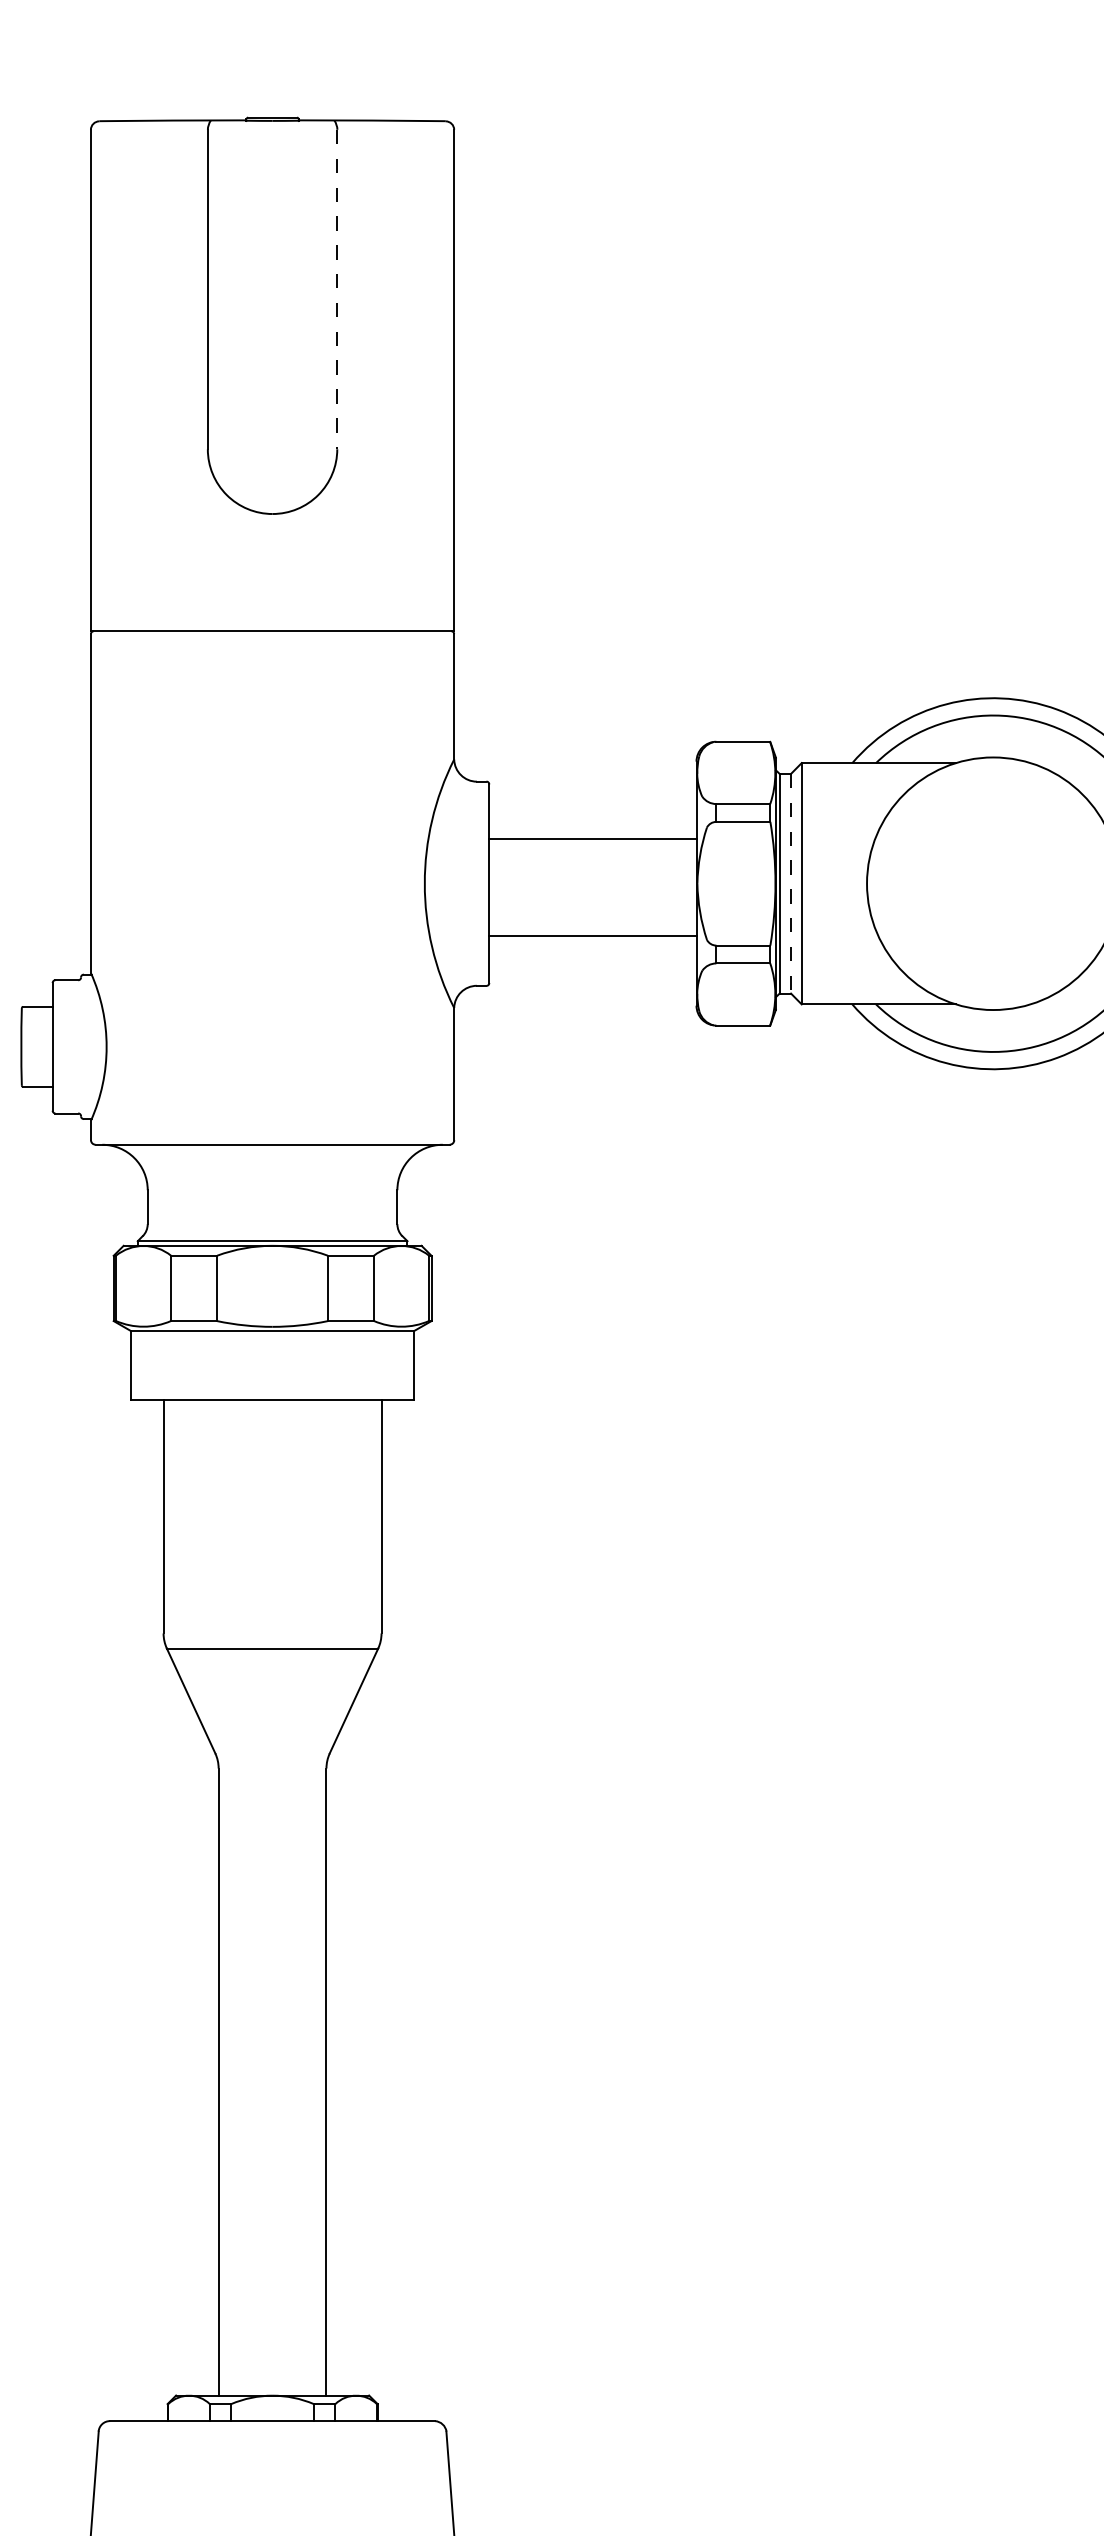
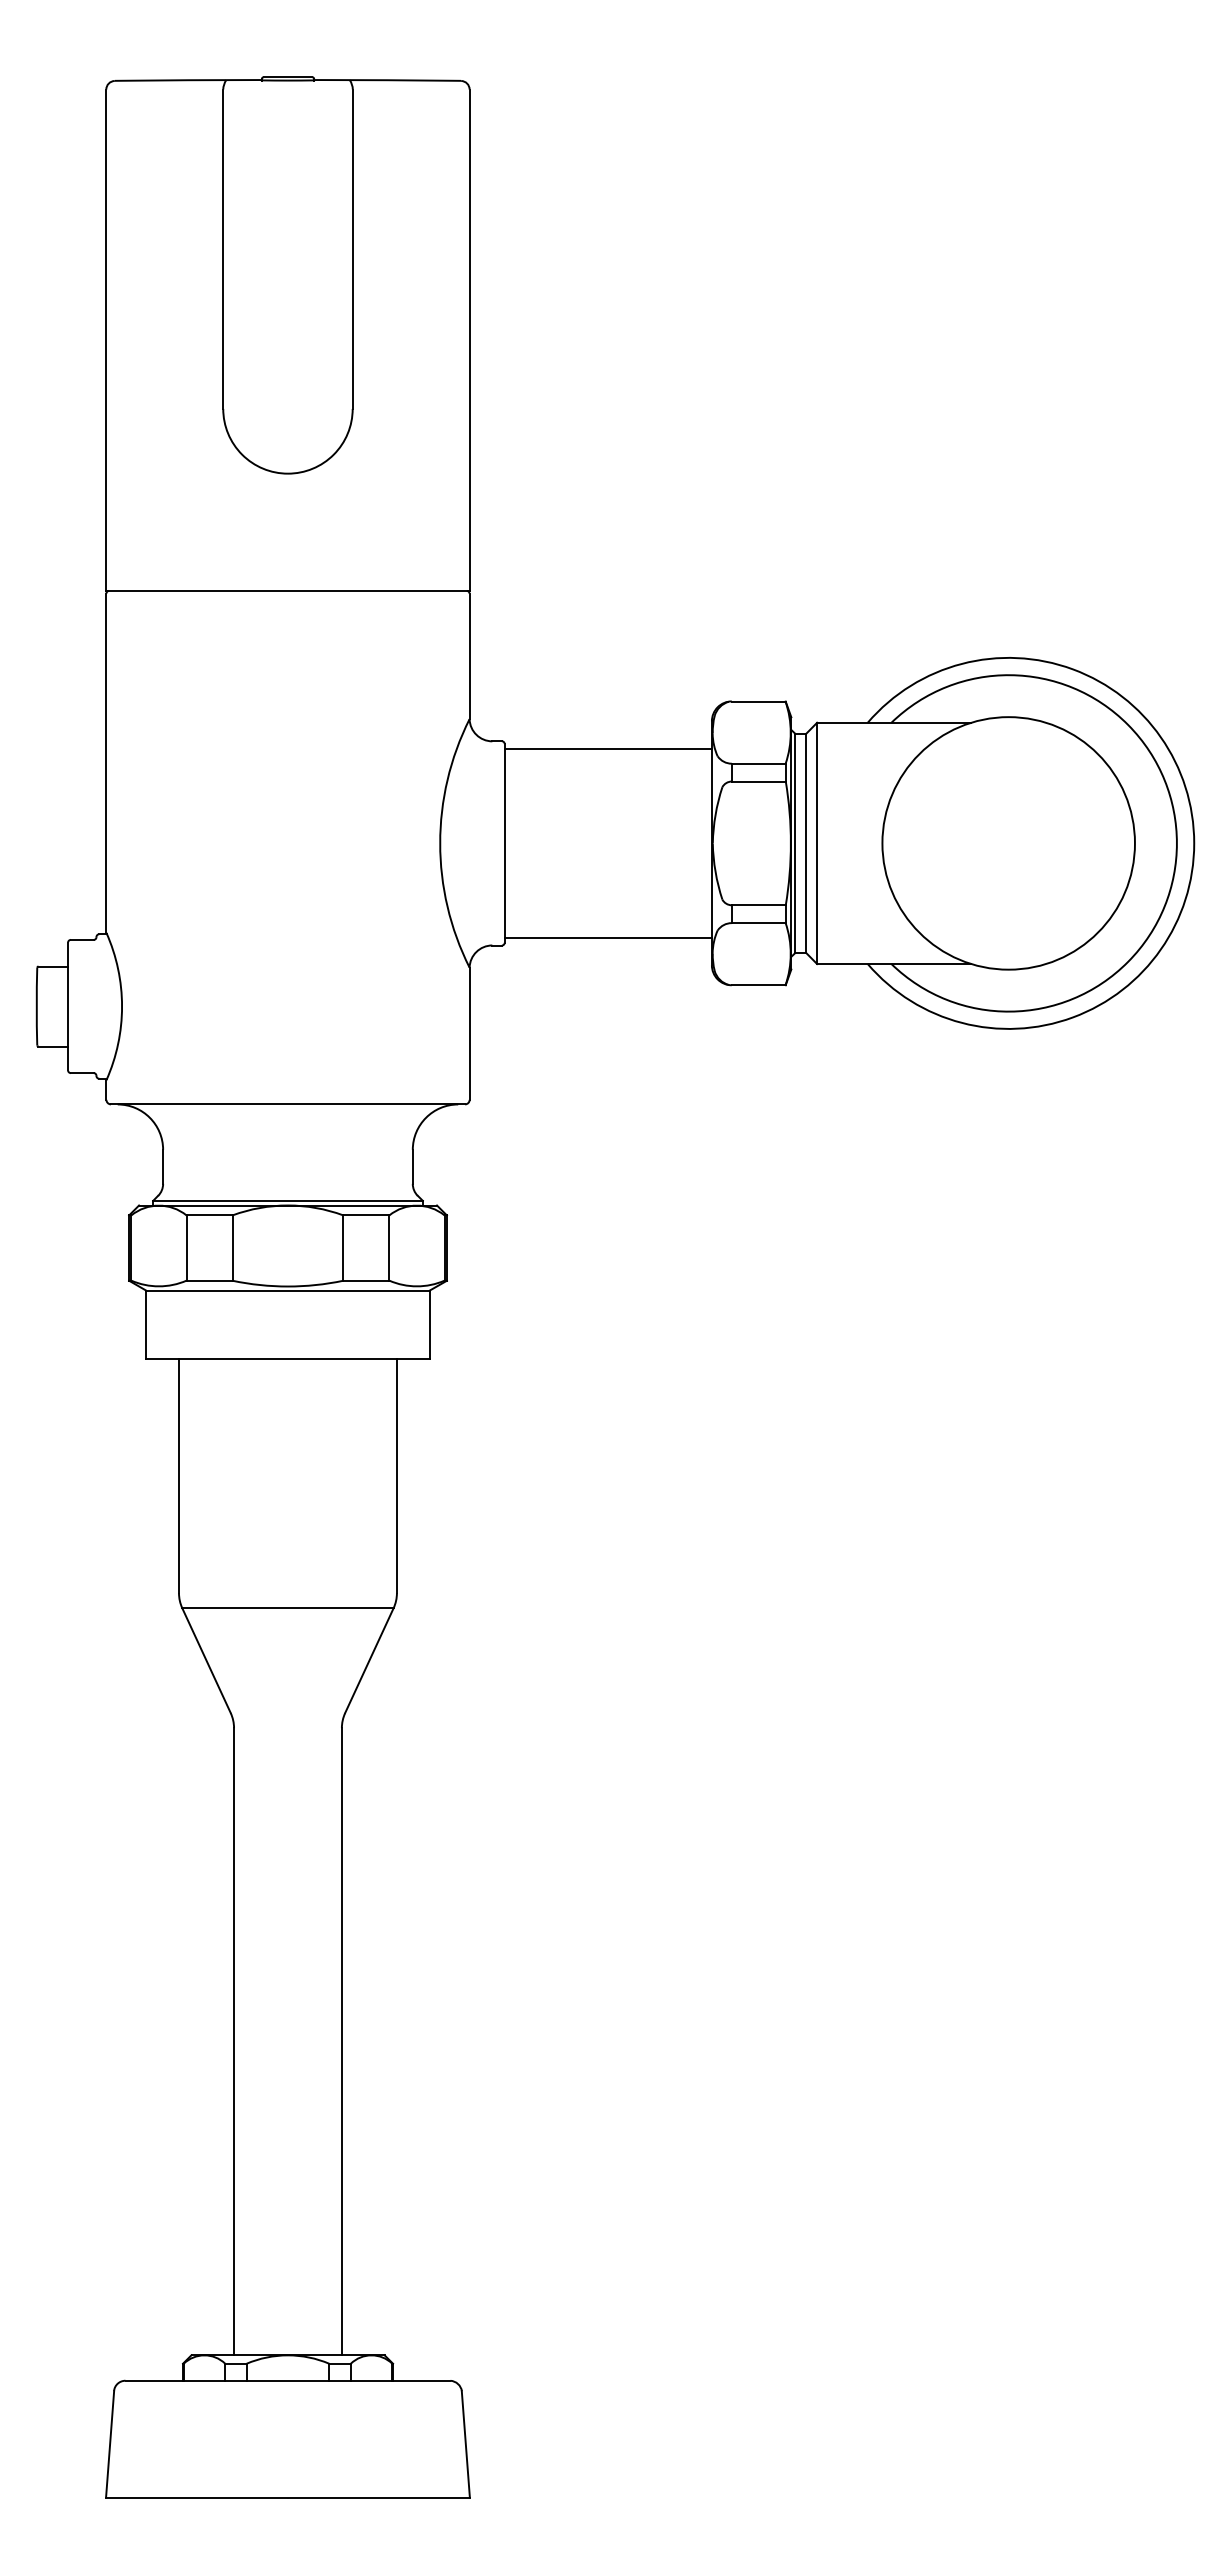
line: (337, 289) -> (352, 249), dashed -> solid
line: (592, 838) -> (607, 748), moved
line: (791, 883) -> (806, 843), dashed -> solid
line: (592, 936) -> (607, 938), moved

